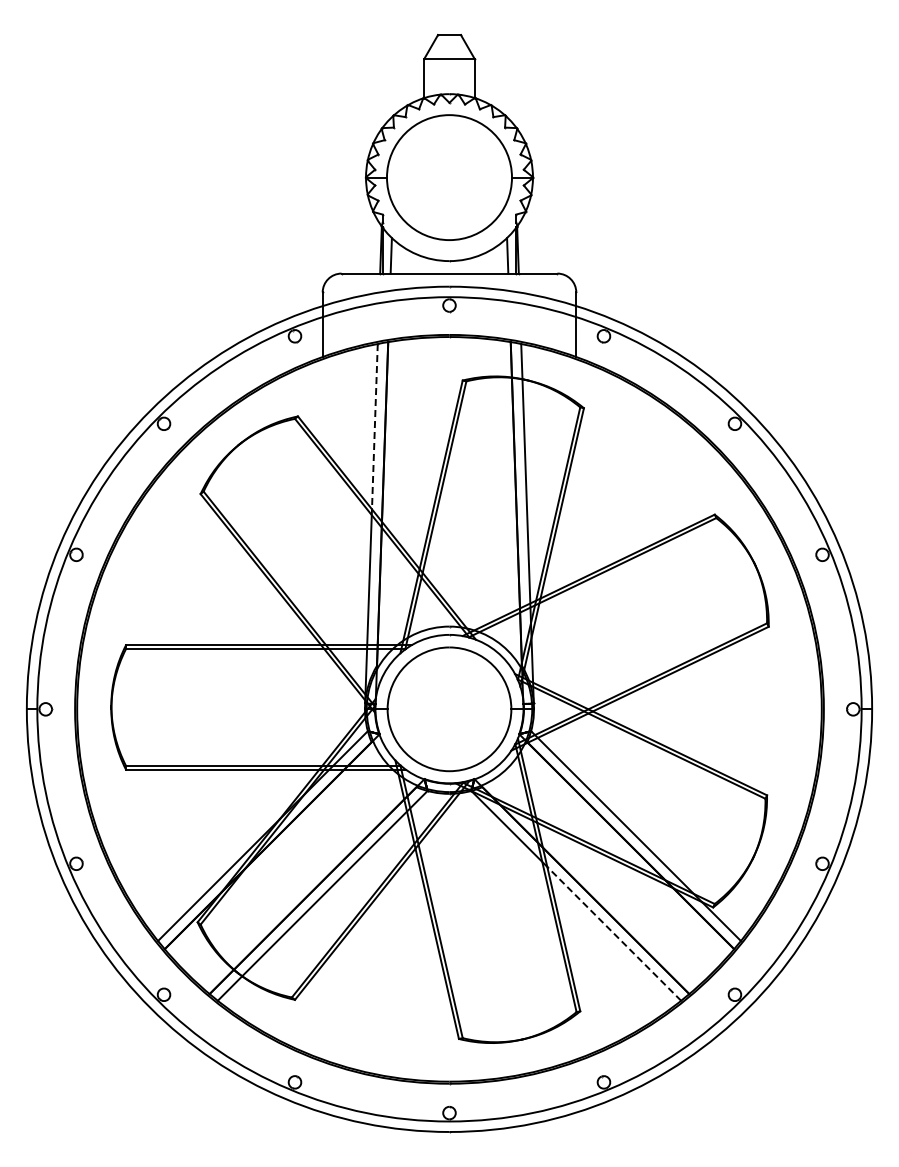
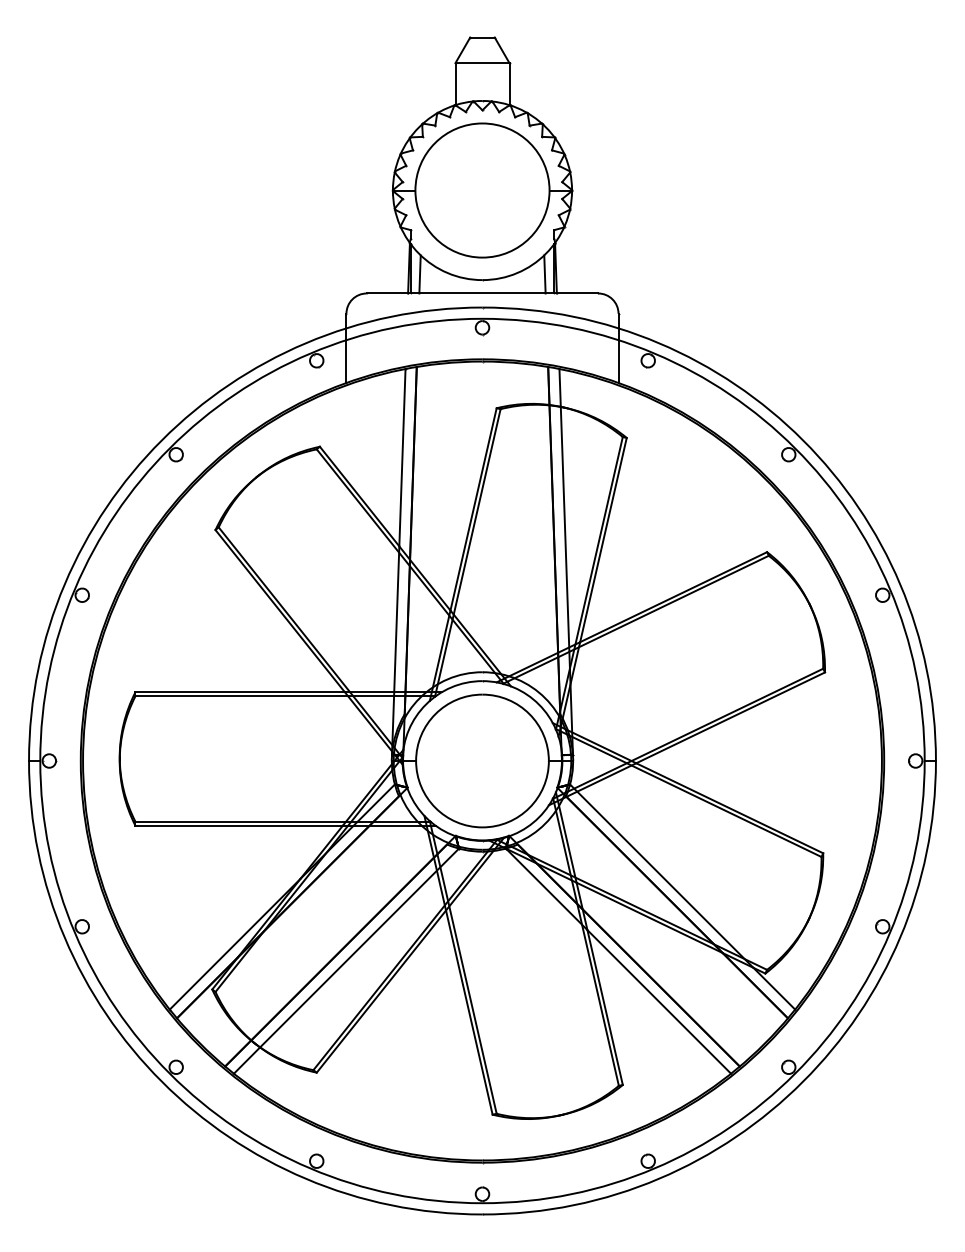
line: (374, 426) -> (402, 457), dashed -> solid
line: (614, 933) -> (659, 1001), dashed -> solid

